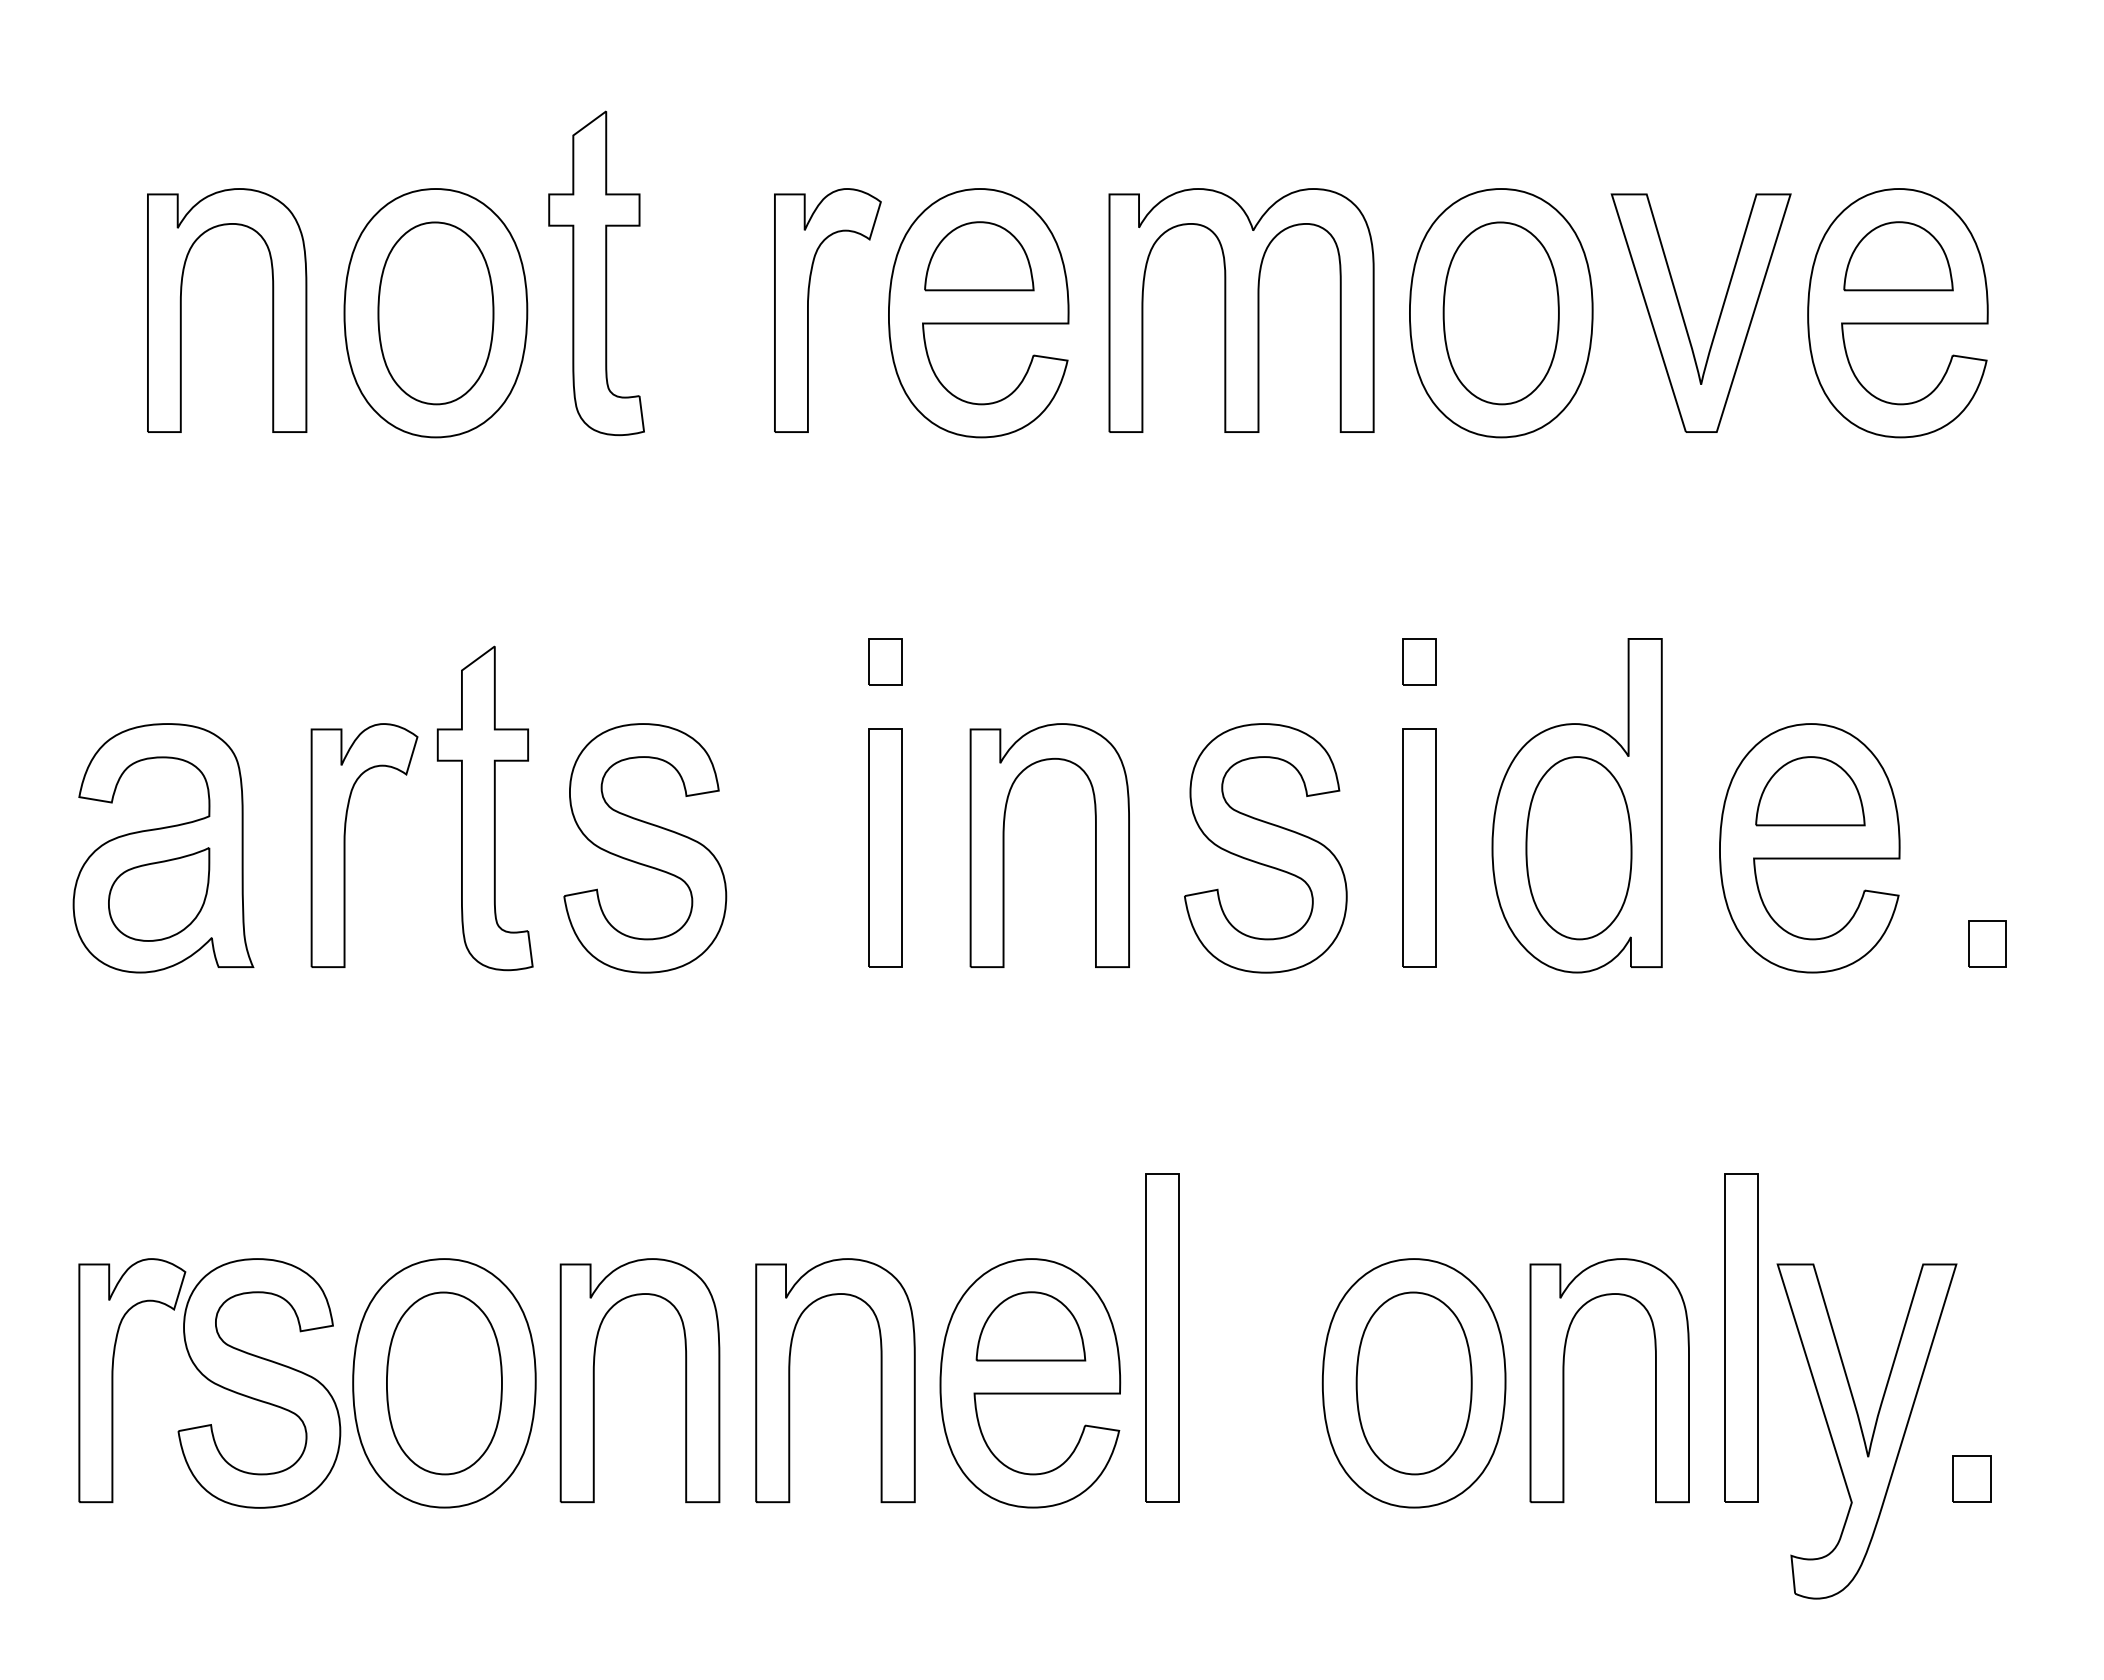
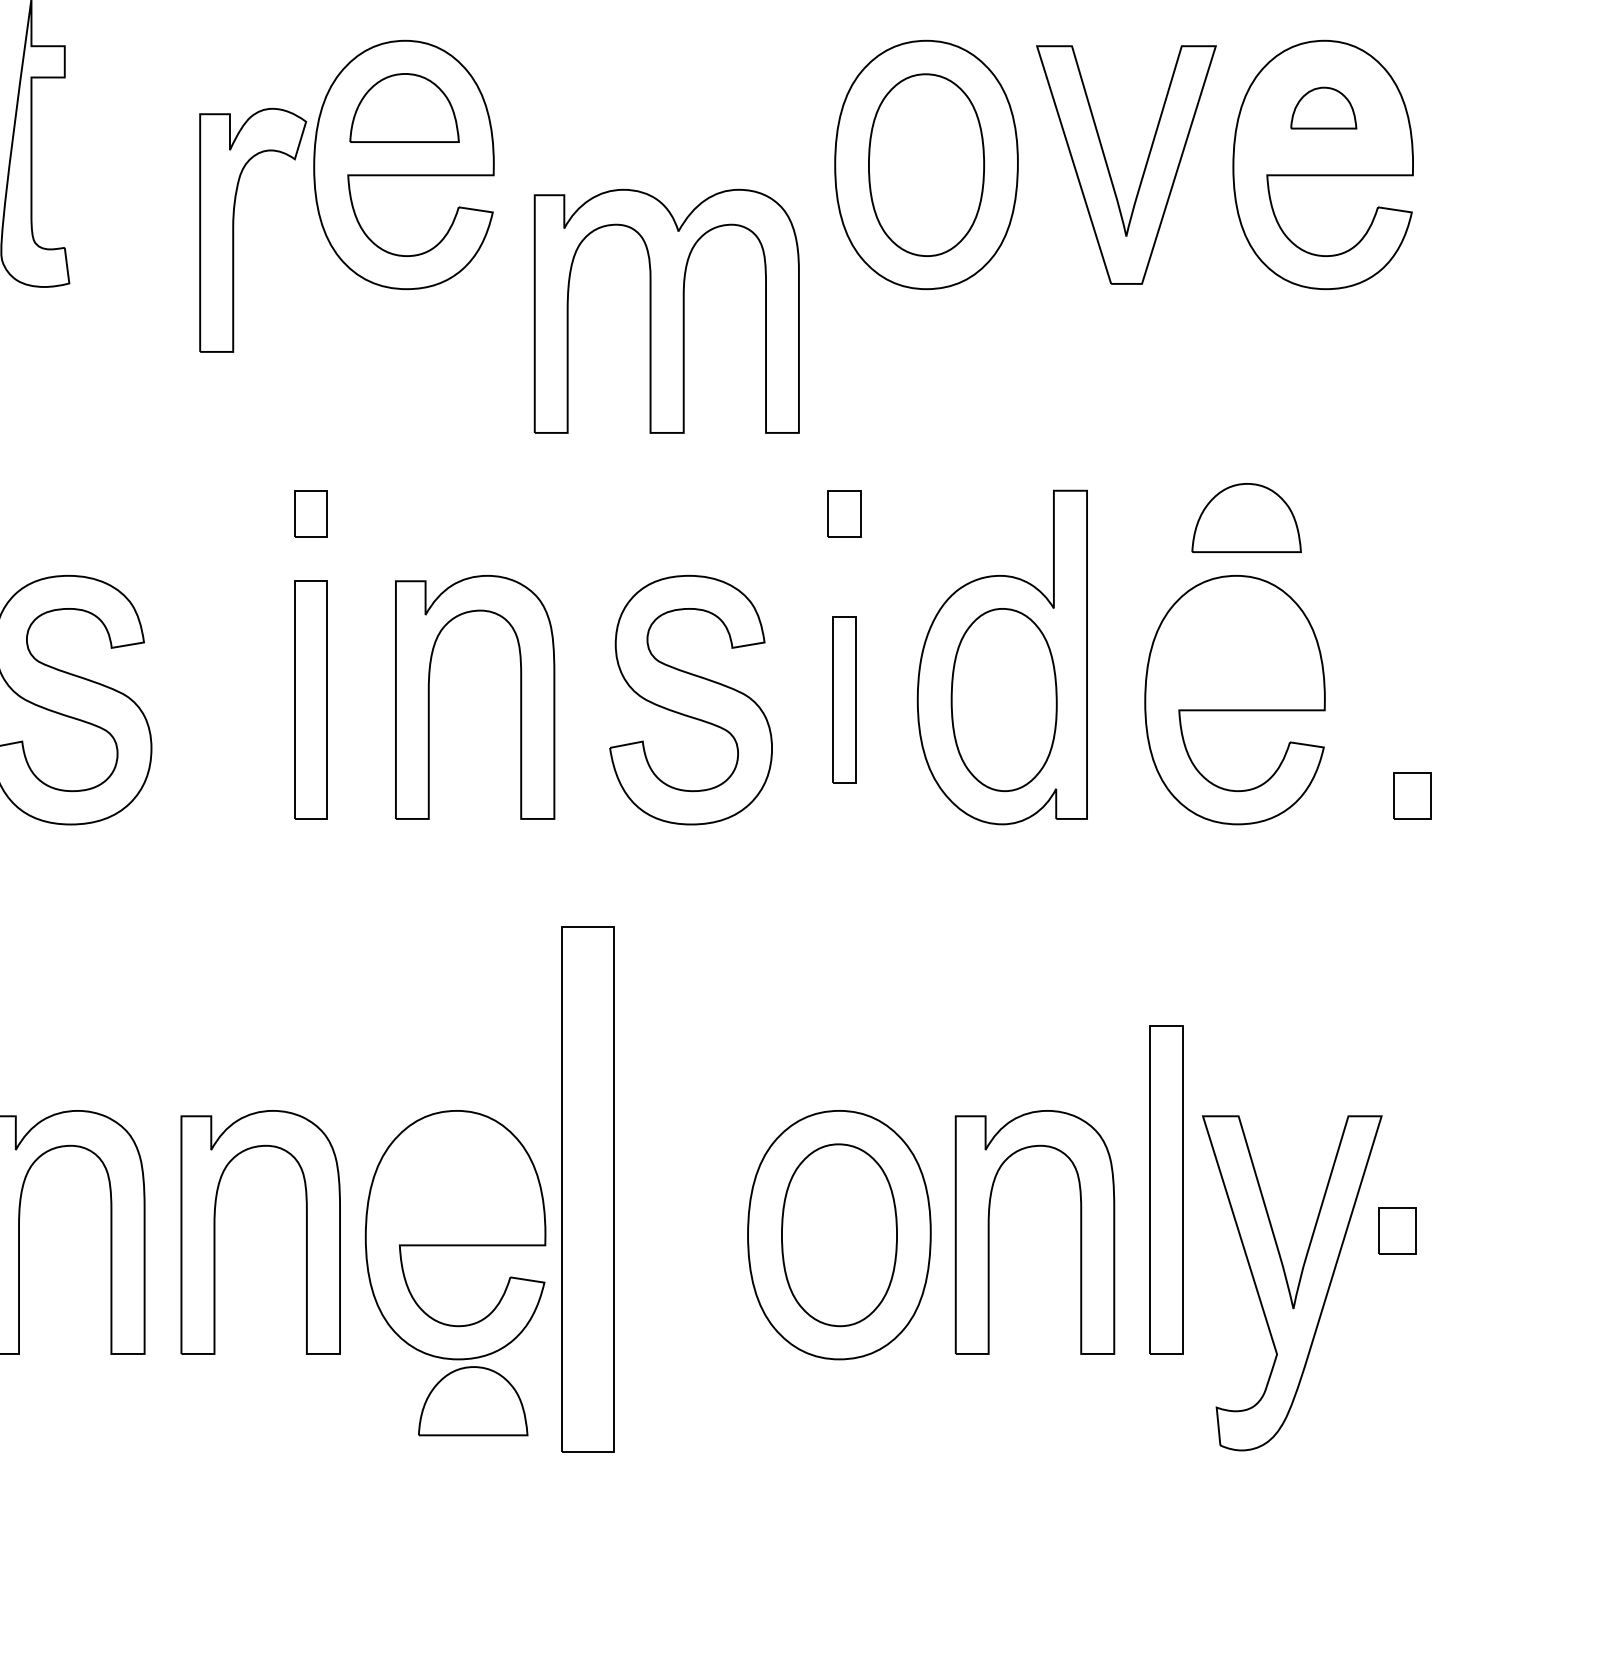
part: (1898, 256) -> (1323, 108), size x0.6
part: (808, 310) -> (233, 230), moved
part: (1241, 310) -> (666, 311), moved
part: (1810, 791) -> (1246, 518), moved
part: (1419, 847) -> (844, 699), size x0.7
part: (1030, 1326) -> (472, 1401), moved
part: (1162, 1337) -> (587, 1189), size x1.6
part: (1971, 1478) -> (1396, 1230), moved

